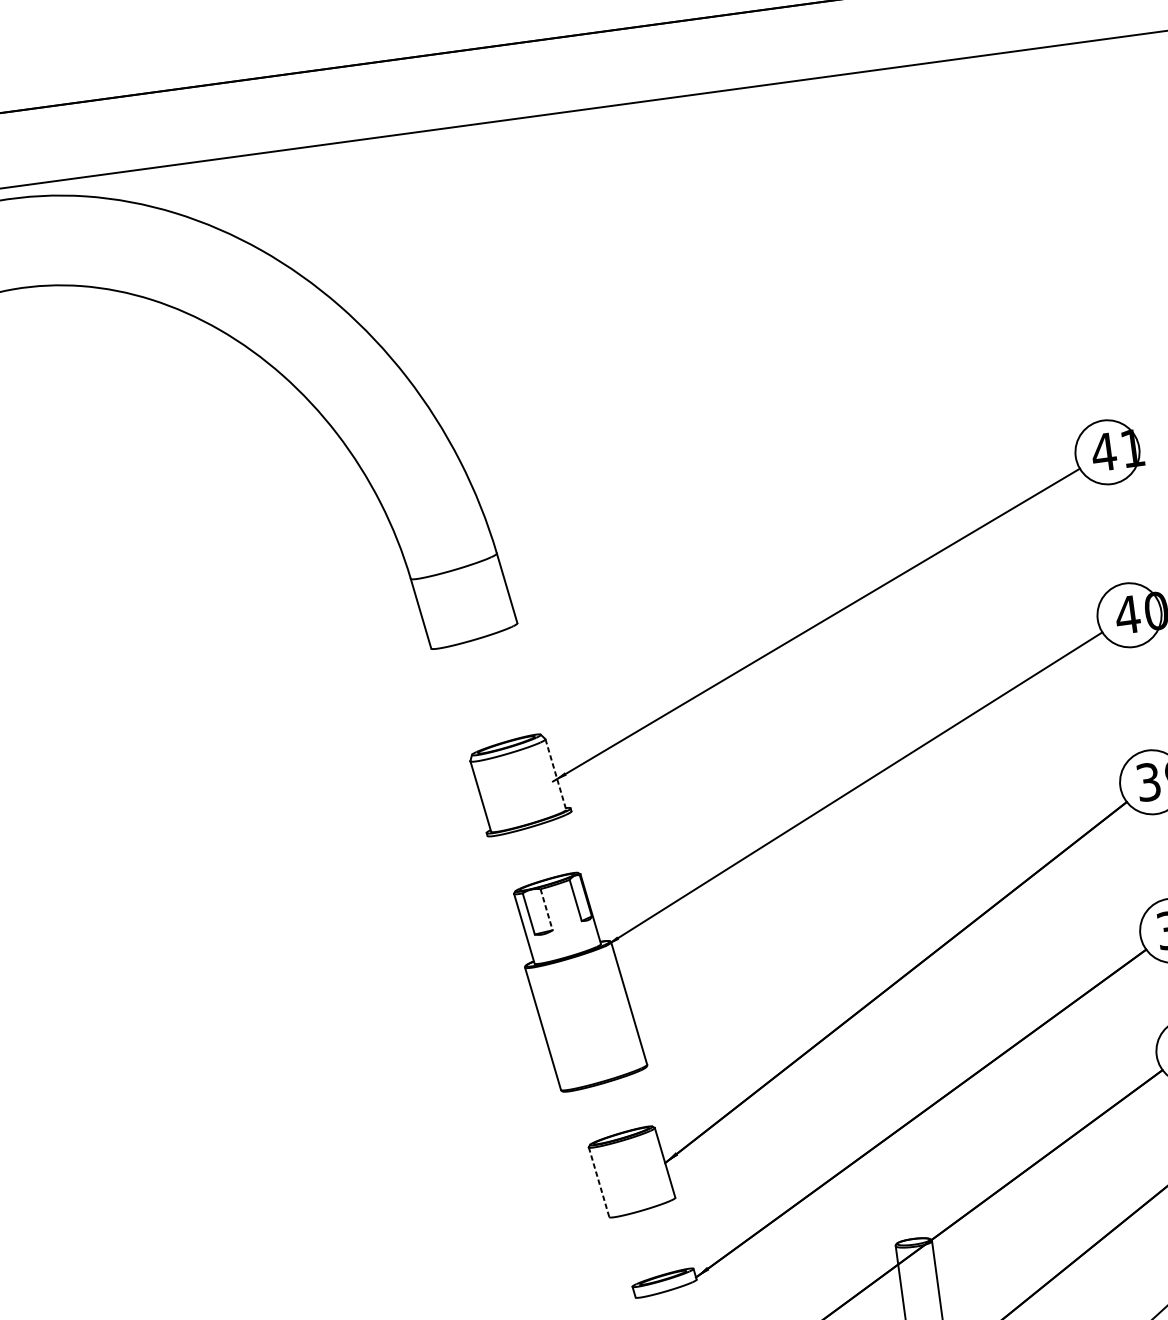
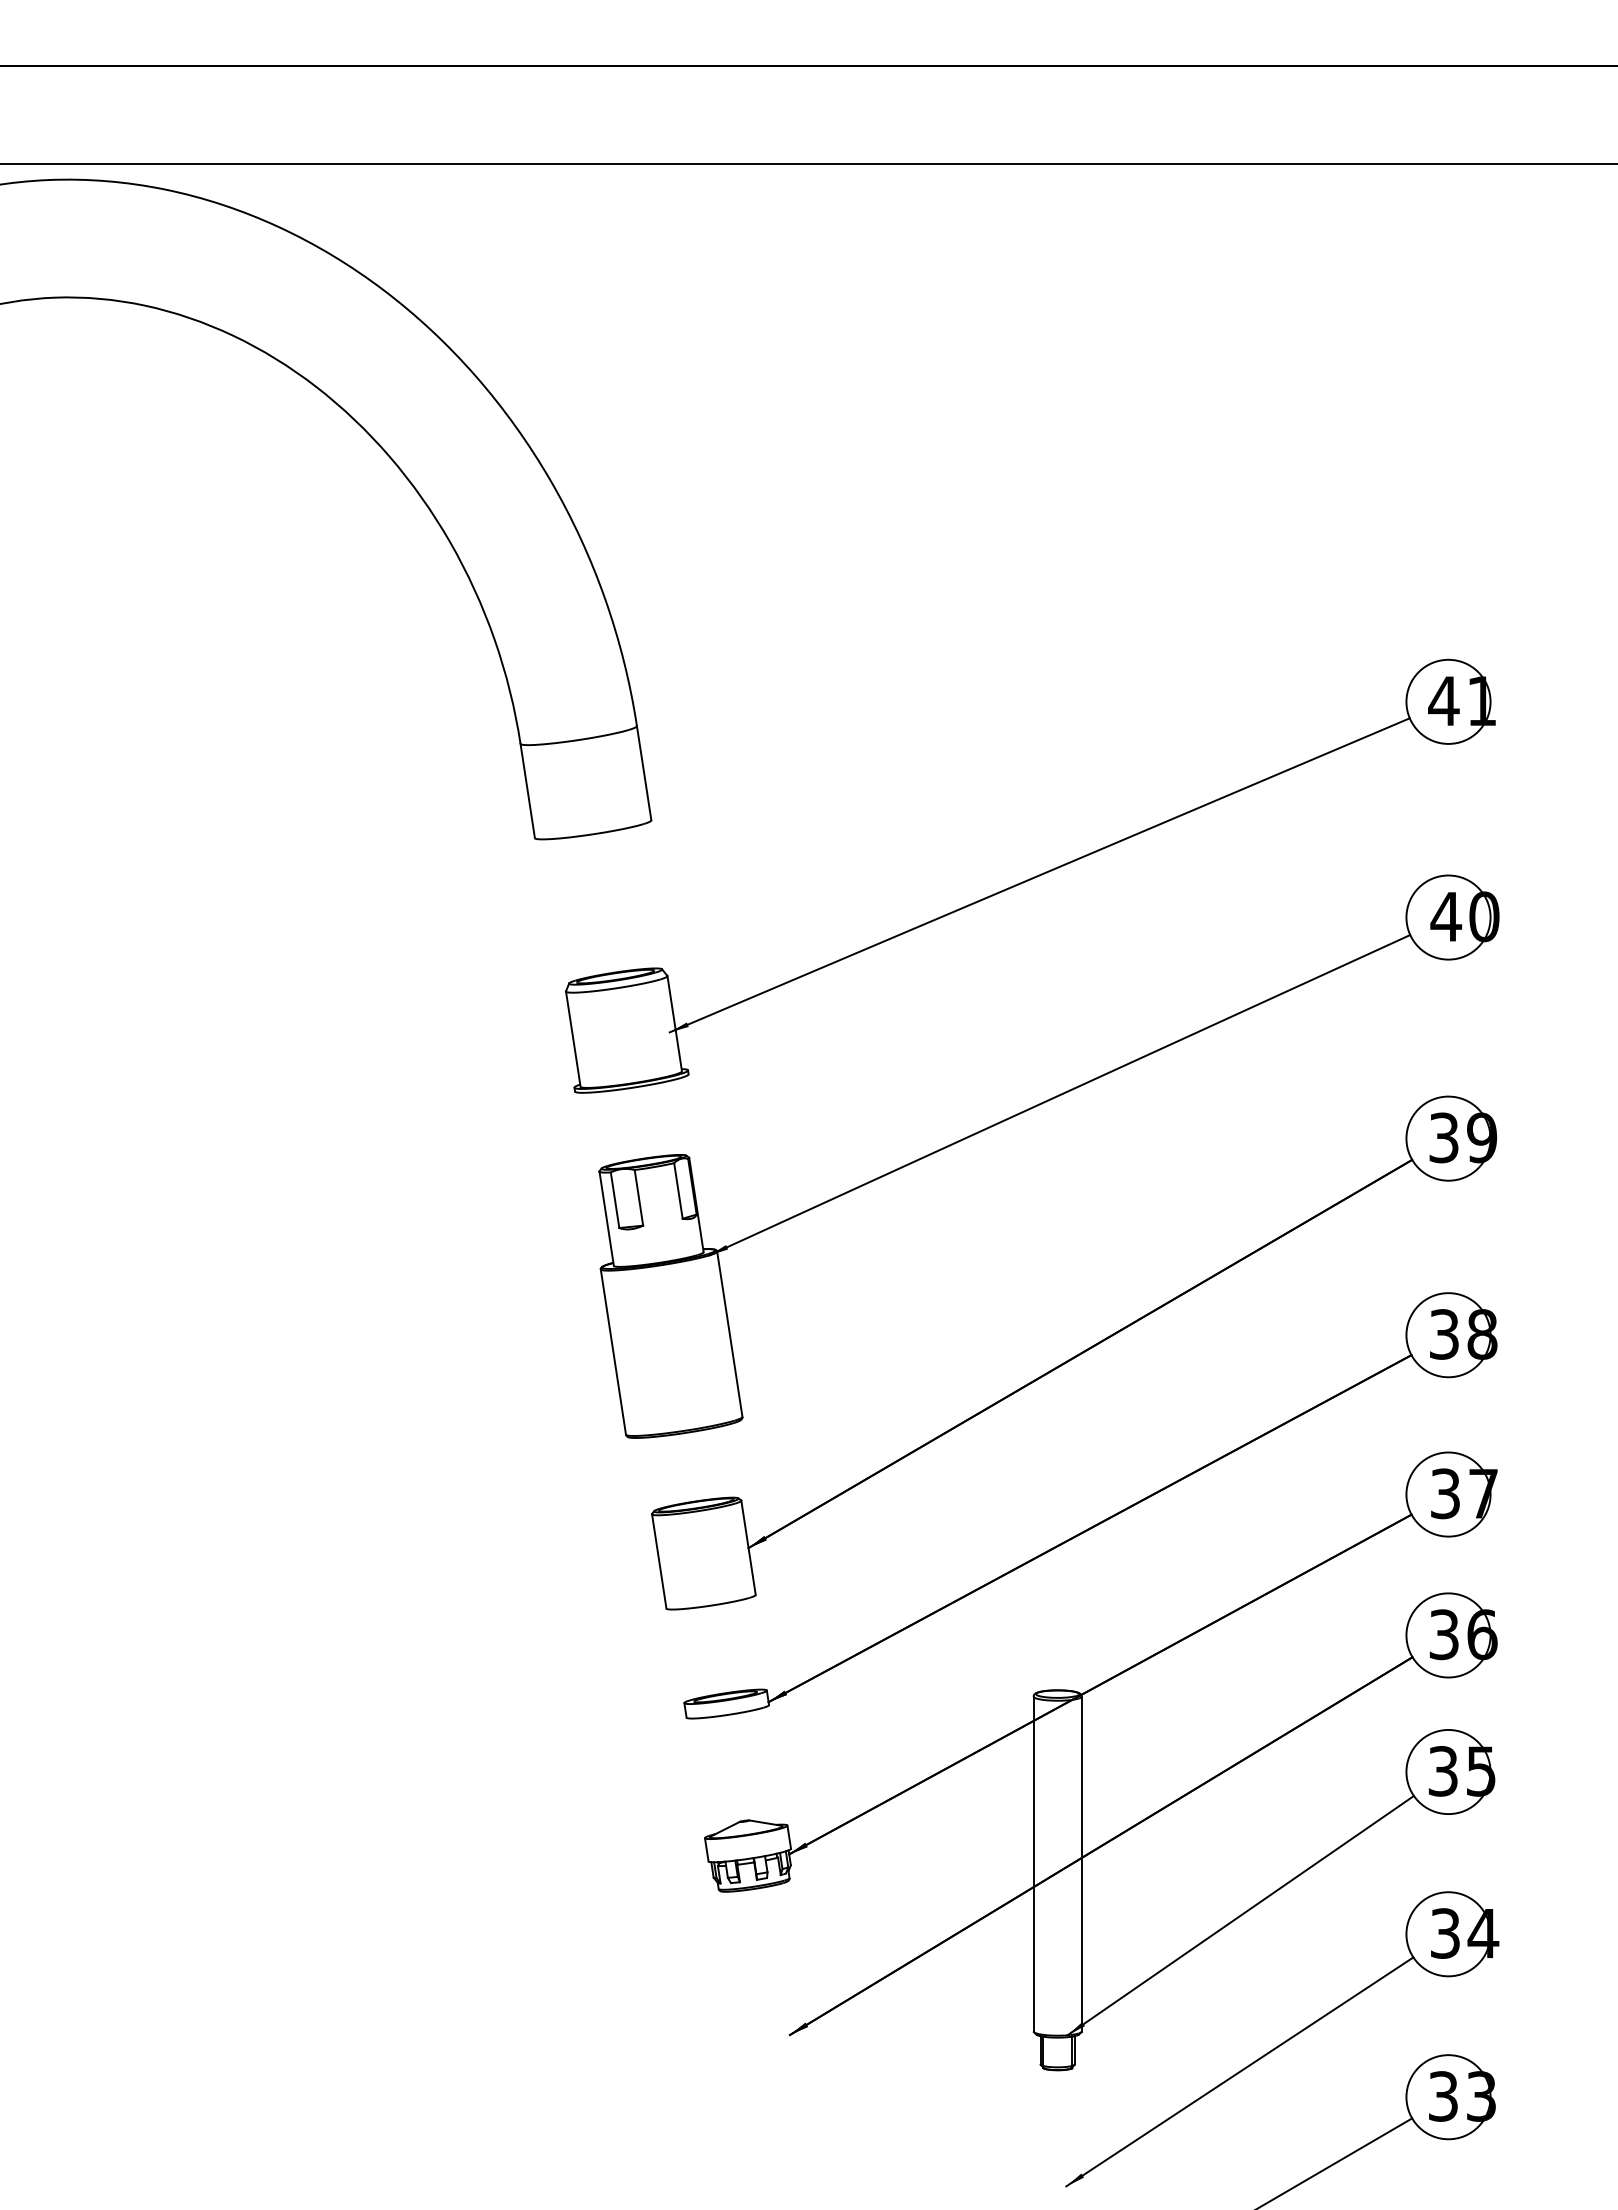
line: (555, 775) -> (674, 1024), dashed -> solid
line: (547, 910) -> (639, 1198), dashed -> solid
line: (599, 1182) -> (659, 1561), dashed -> solid

